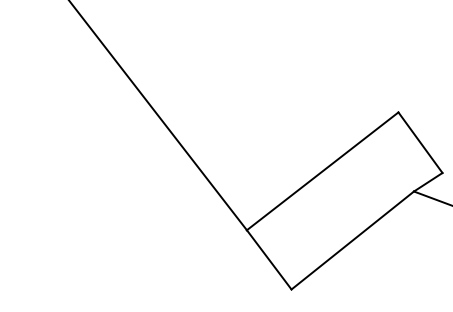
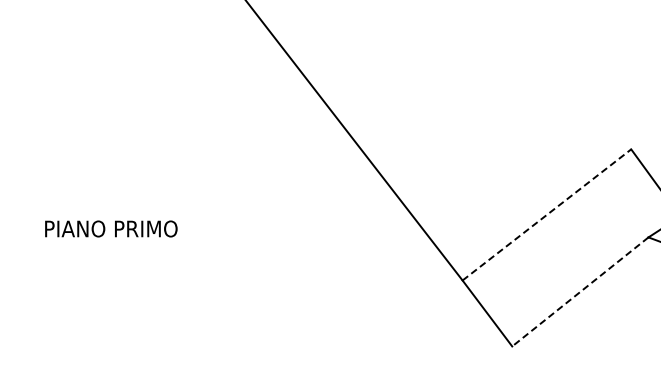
line: (322, 170) -> (546, 214), solid -> dashed
line: (351, 241) -> (579, 292), solid -> dashed

